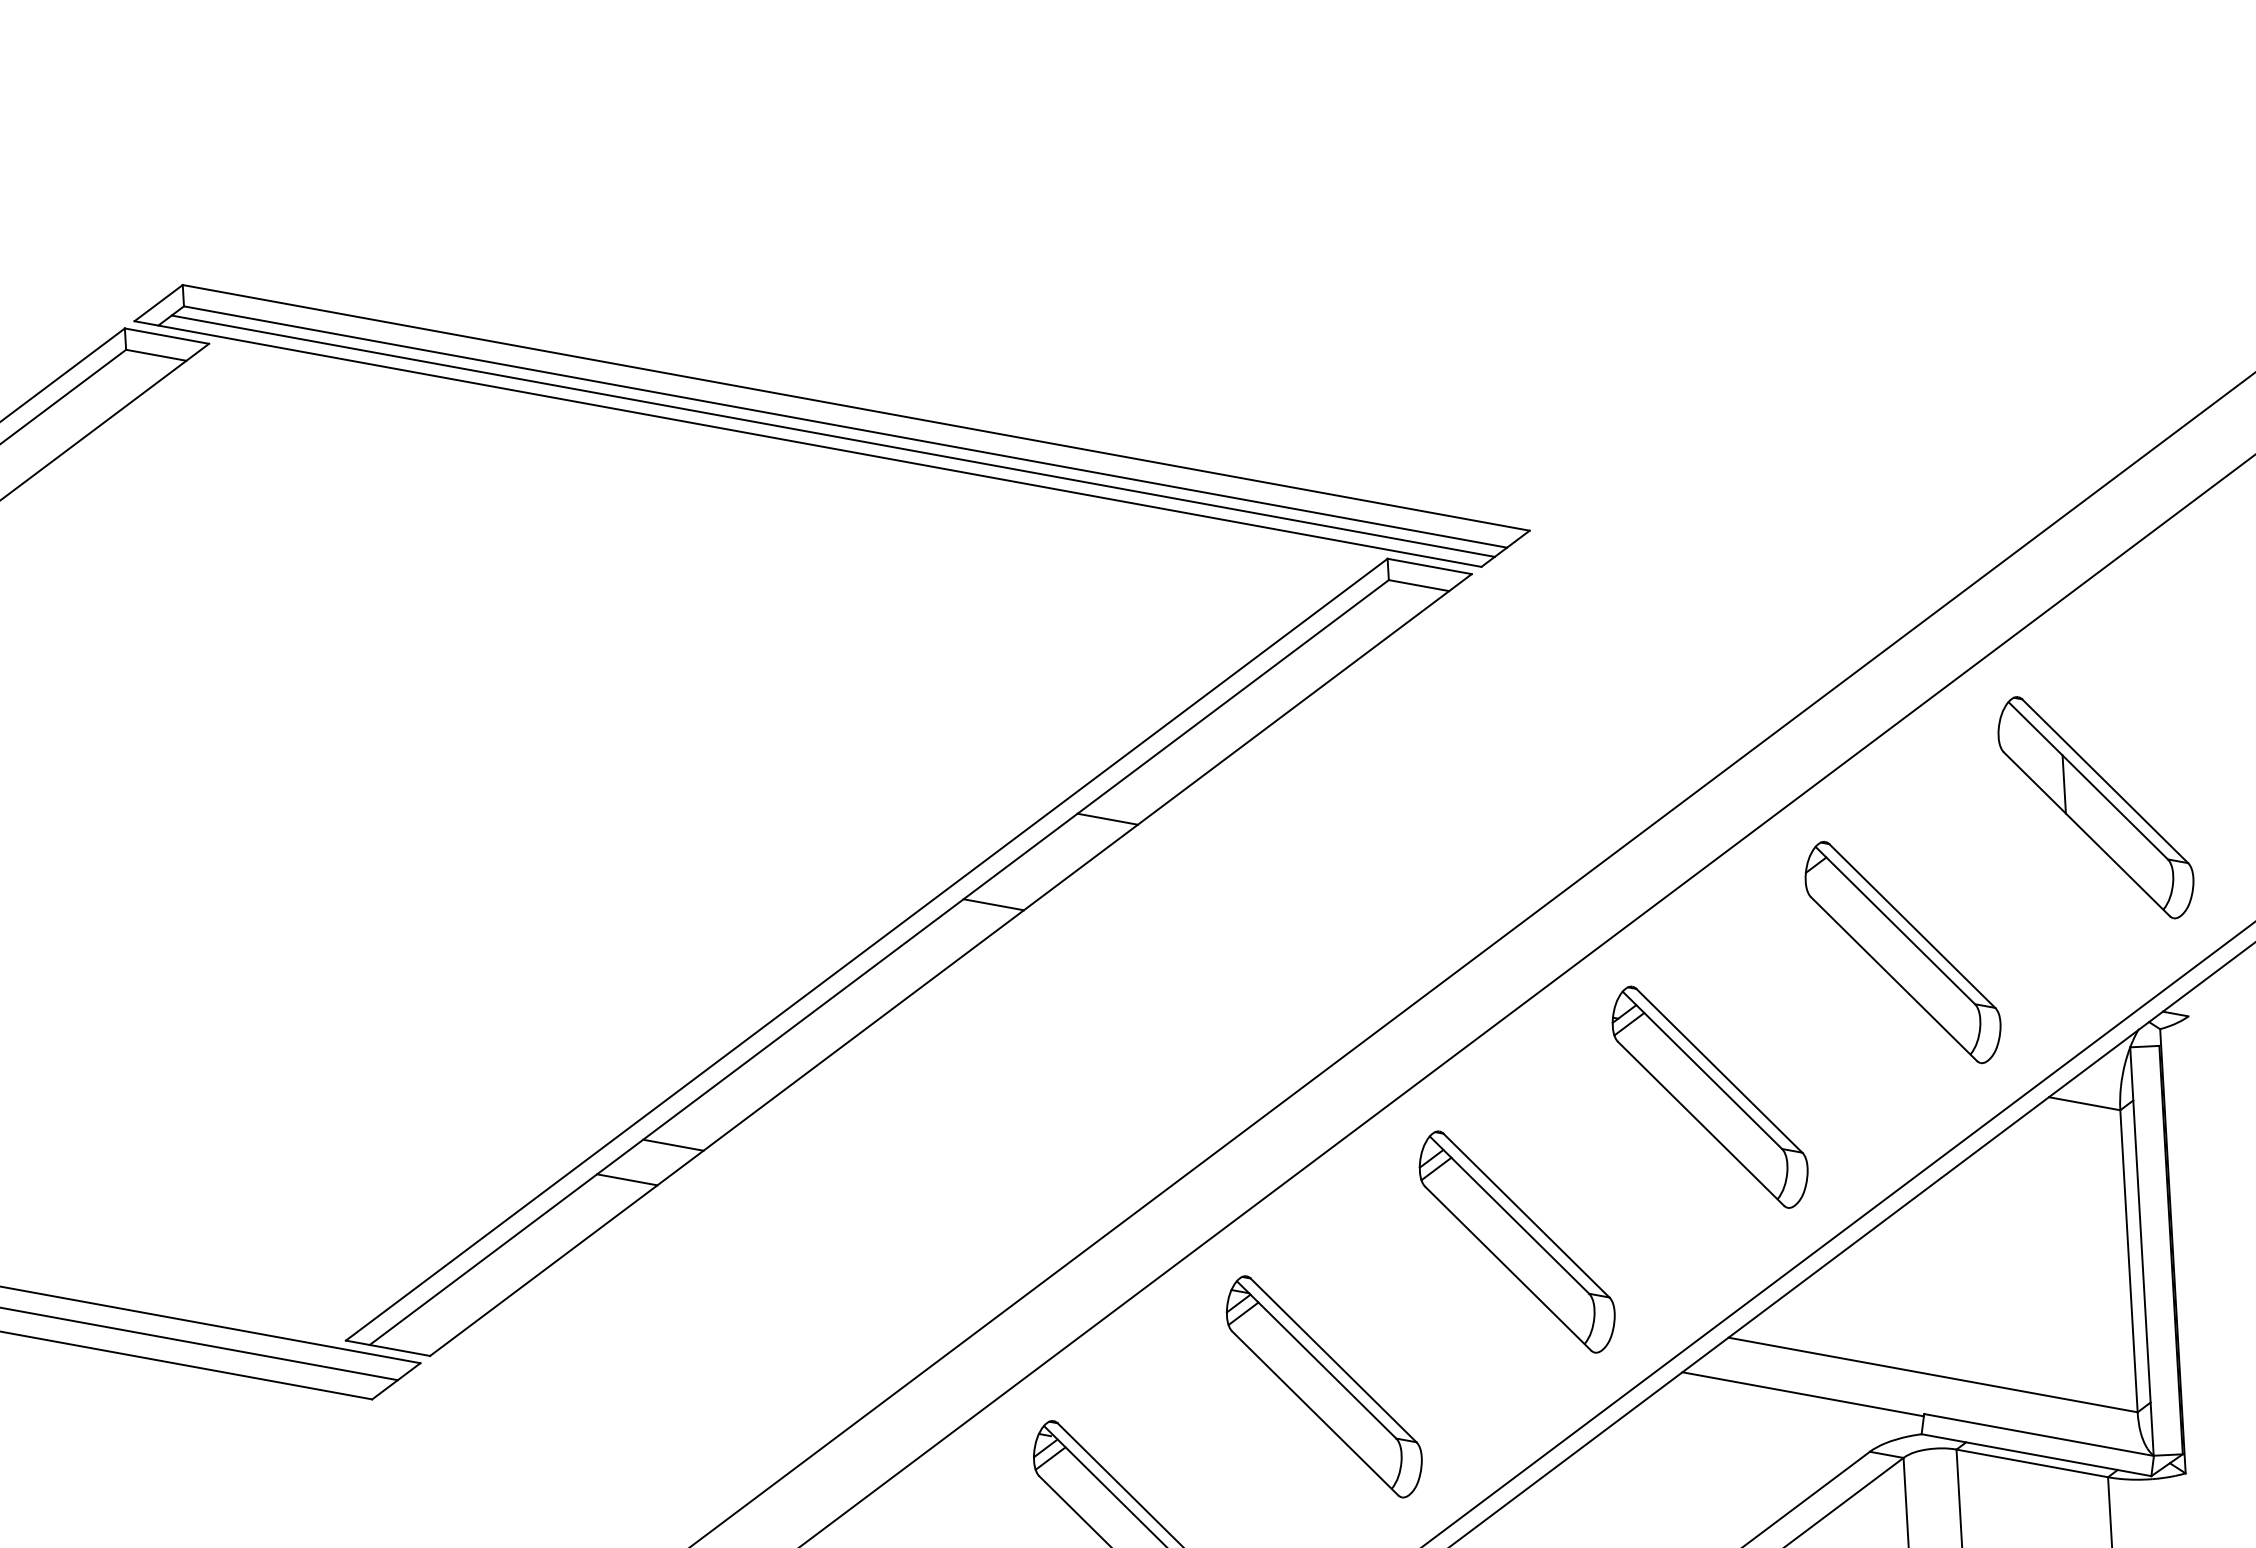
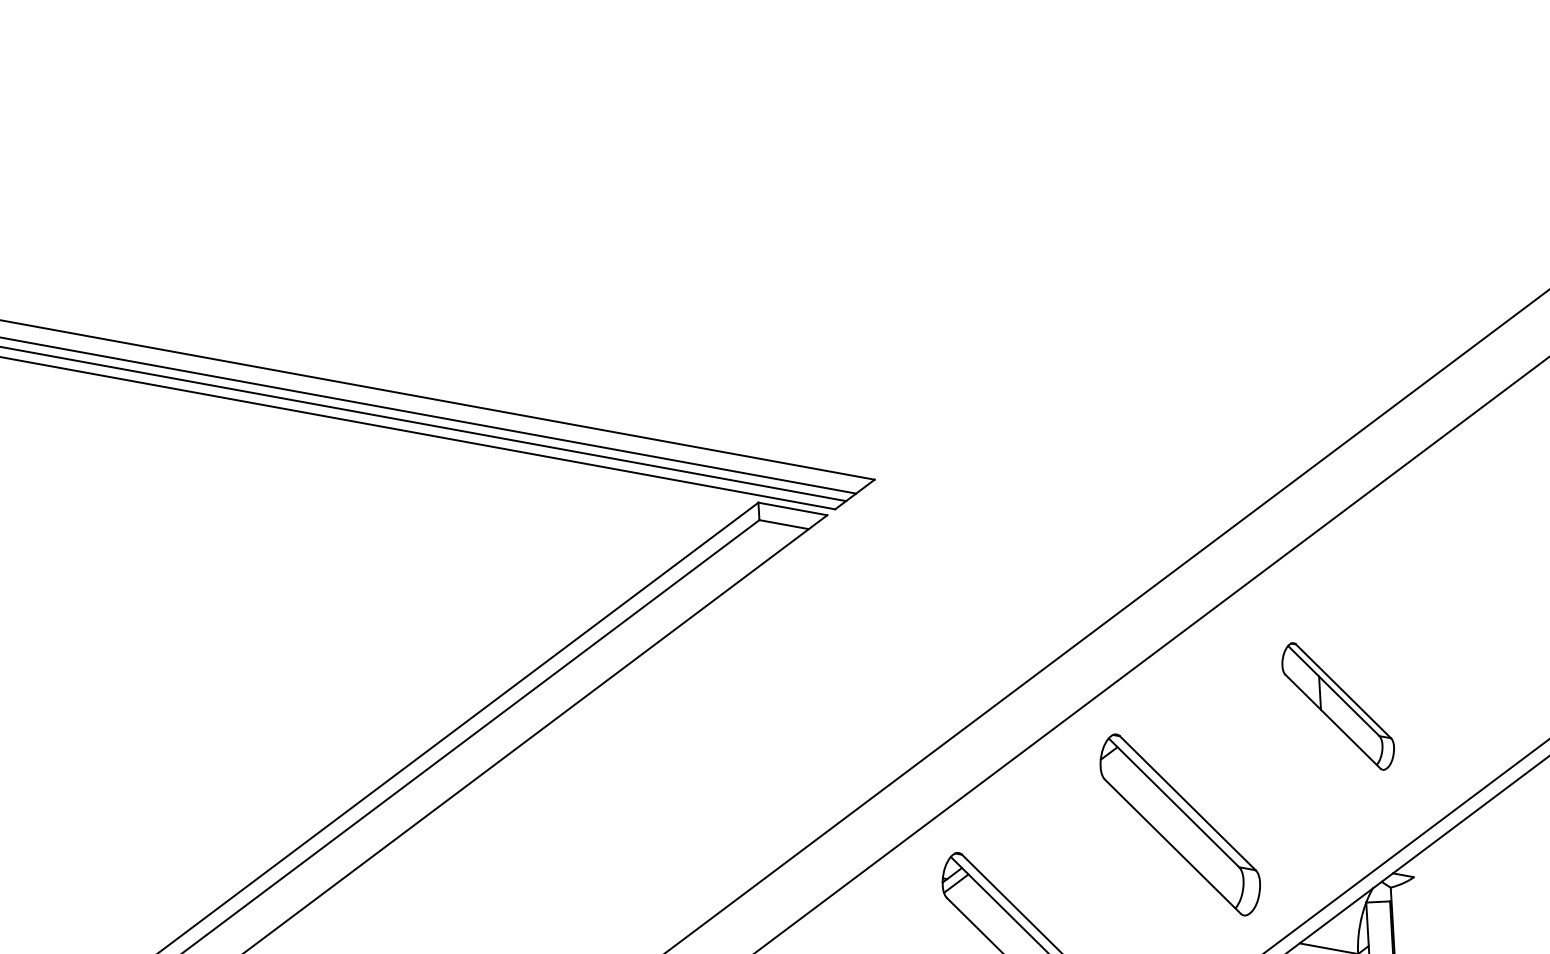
part: (2095, 807) -> (1337, 706), size x0.7
line: (1107, 818) -> (529, 715), removed
line: (993, 904) -> (435, 785), removed

